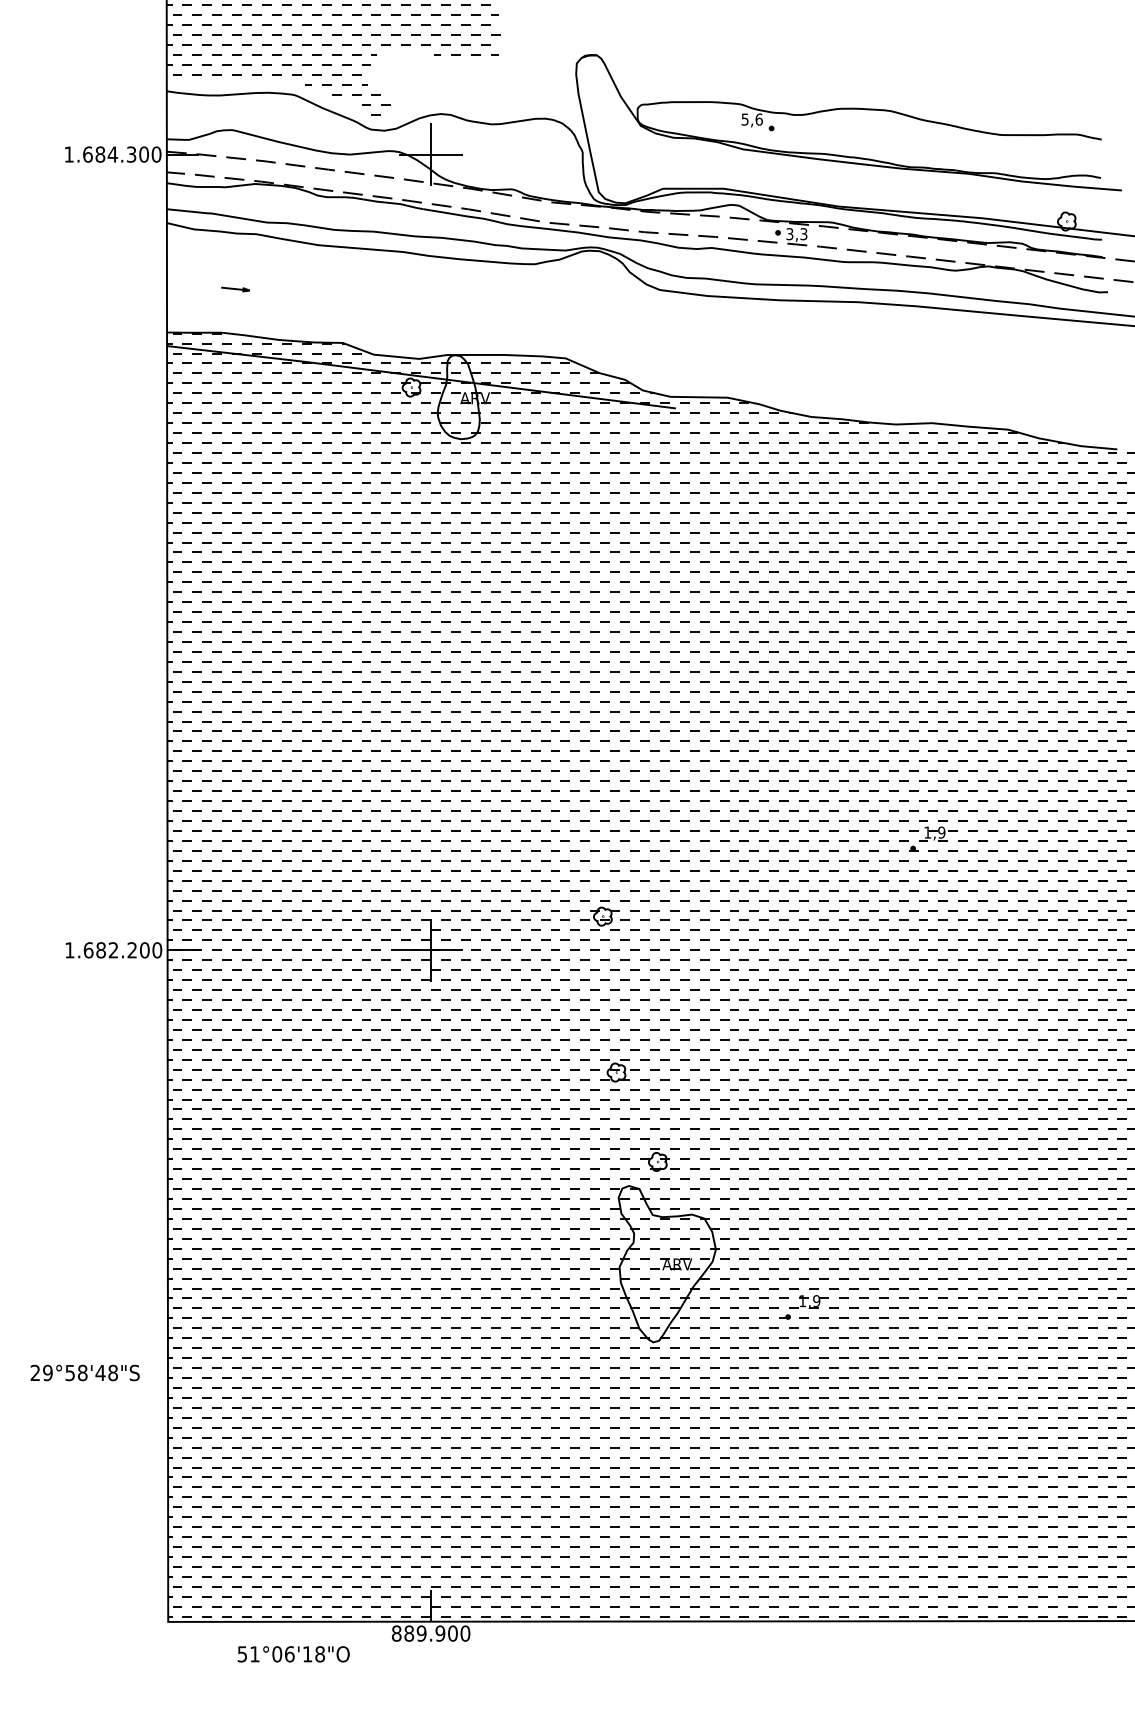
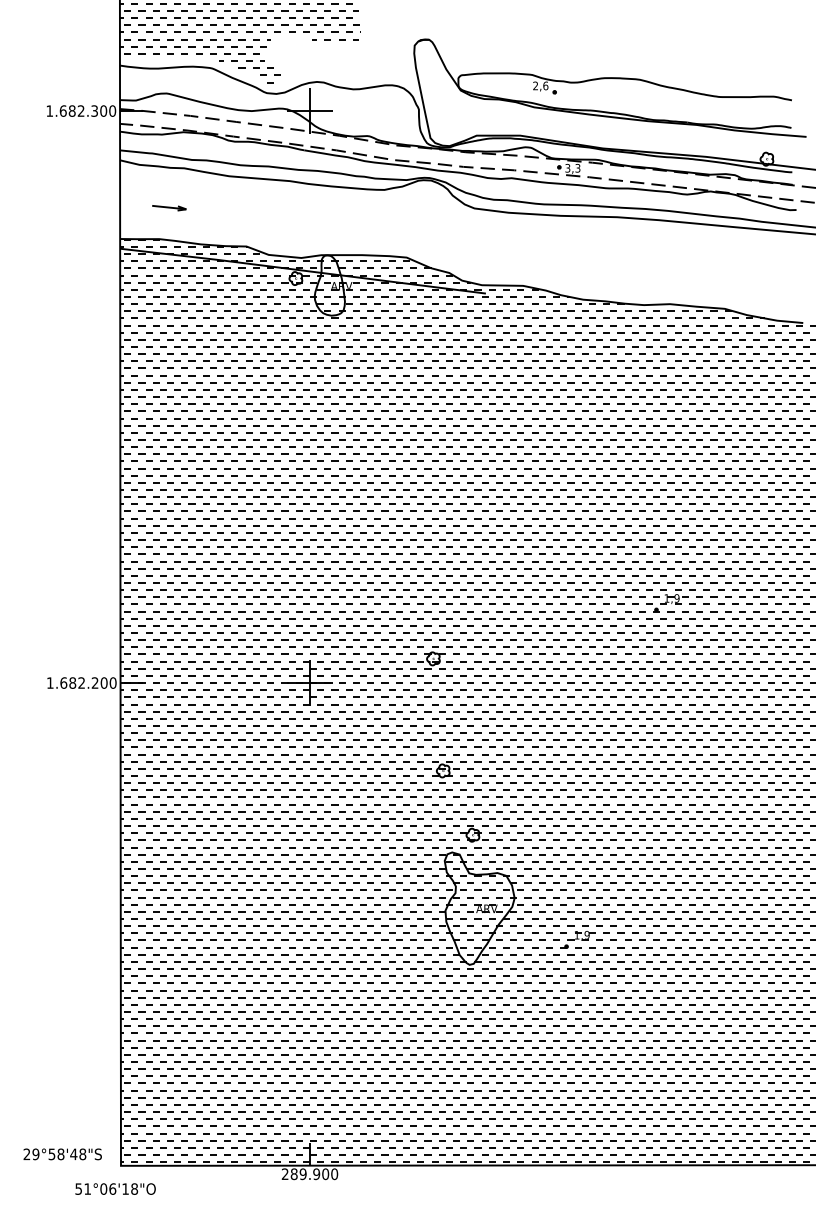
text: (744, 119) -> (535, 85), 5,6 -> 2,6
text: (112, 154) -> (80, 111), 1.684.300 -> 1.682.300
part: (235, 289) -> (169, 208), size x1.67
text: (84, 1372) -> (62, 1154), moved
text: (396, 1633) -> (285, 1174), 889.900 -> 289.900
text: (293, 1654) -> (115, 1189), moved

